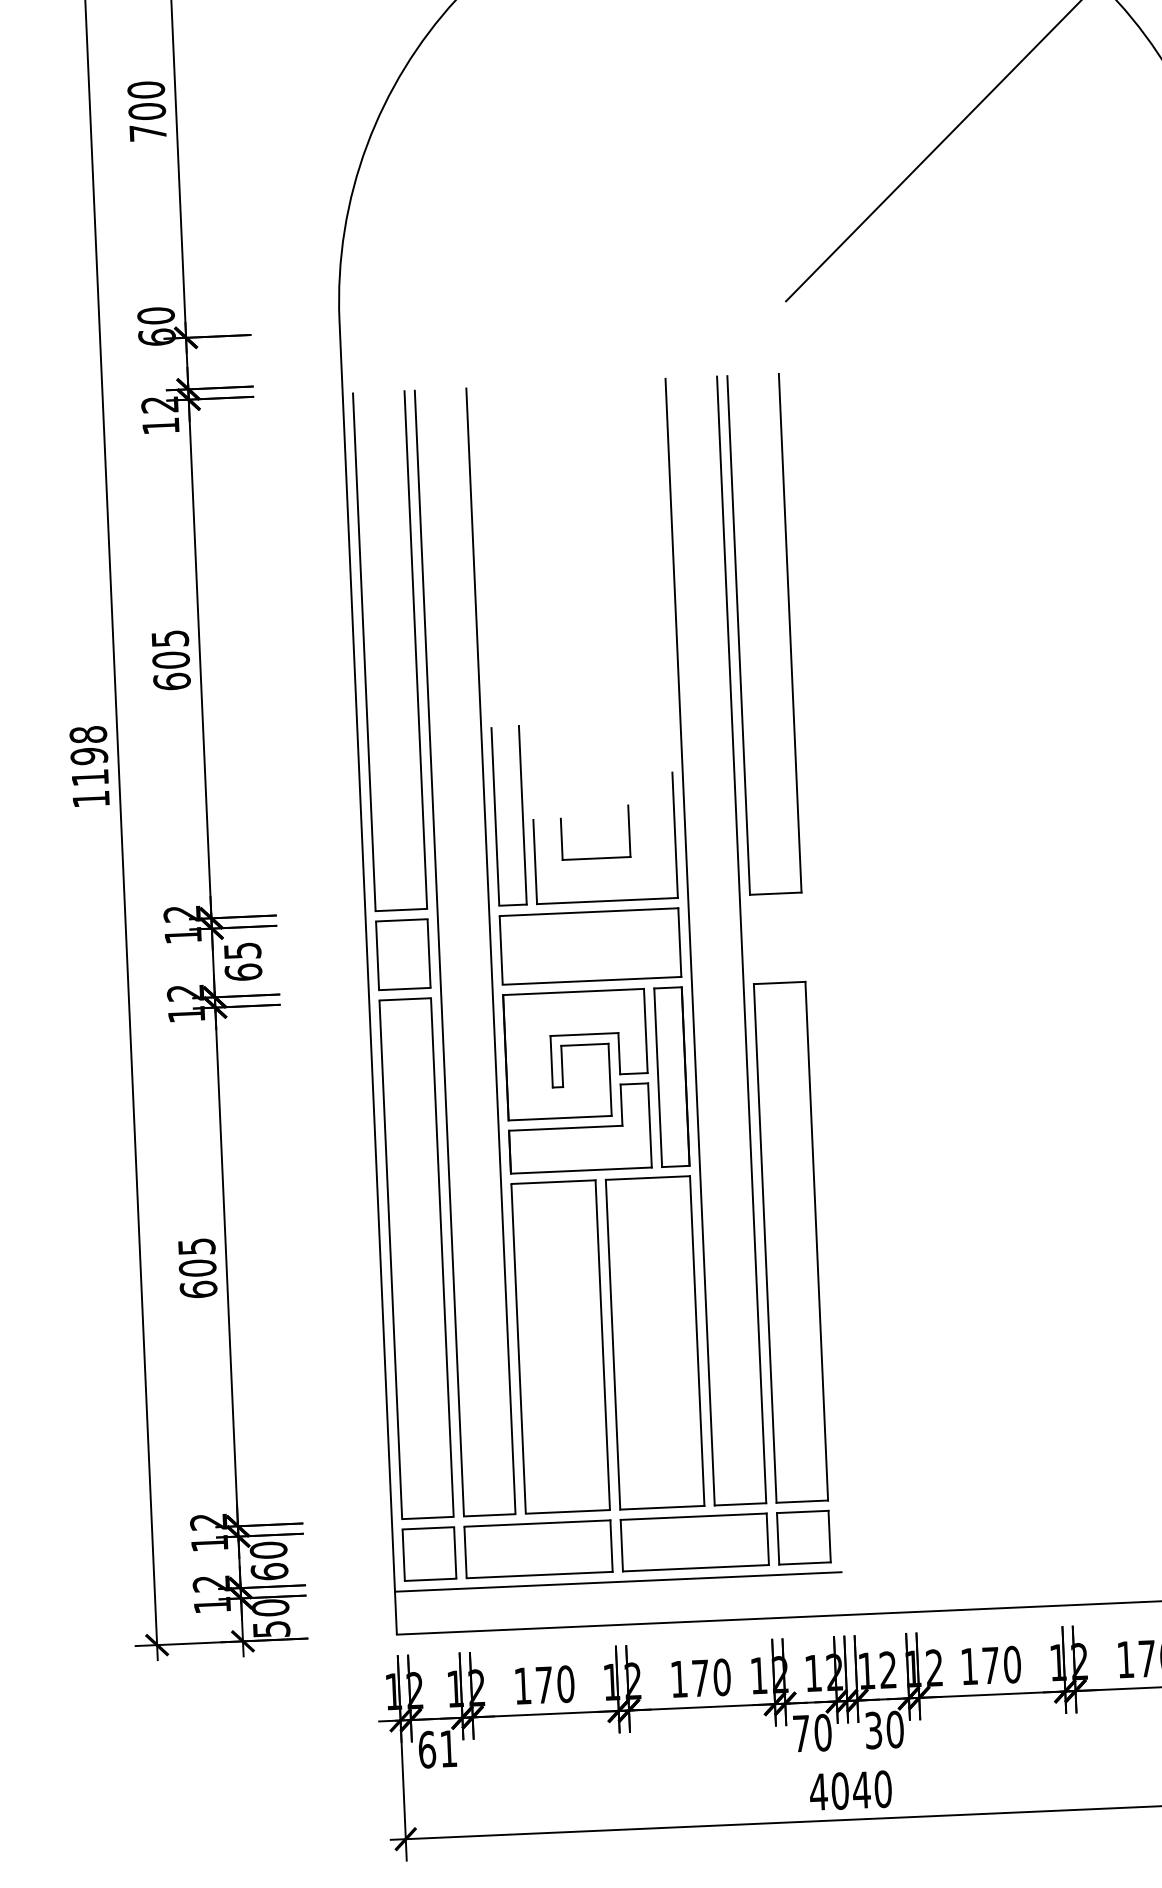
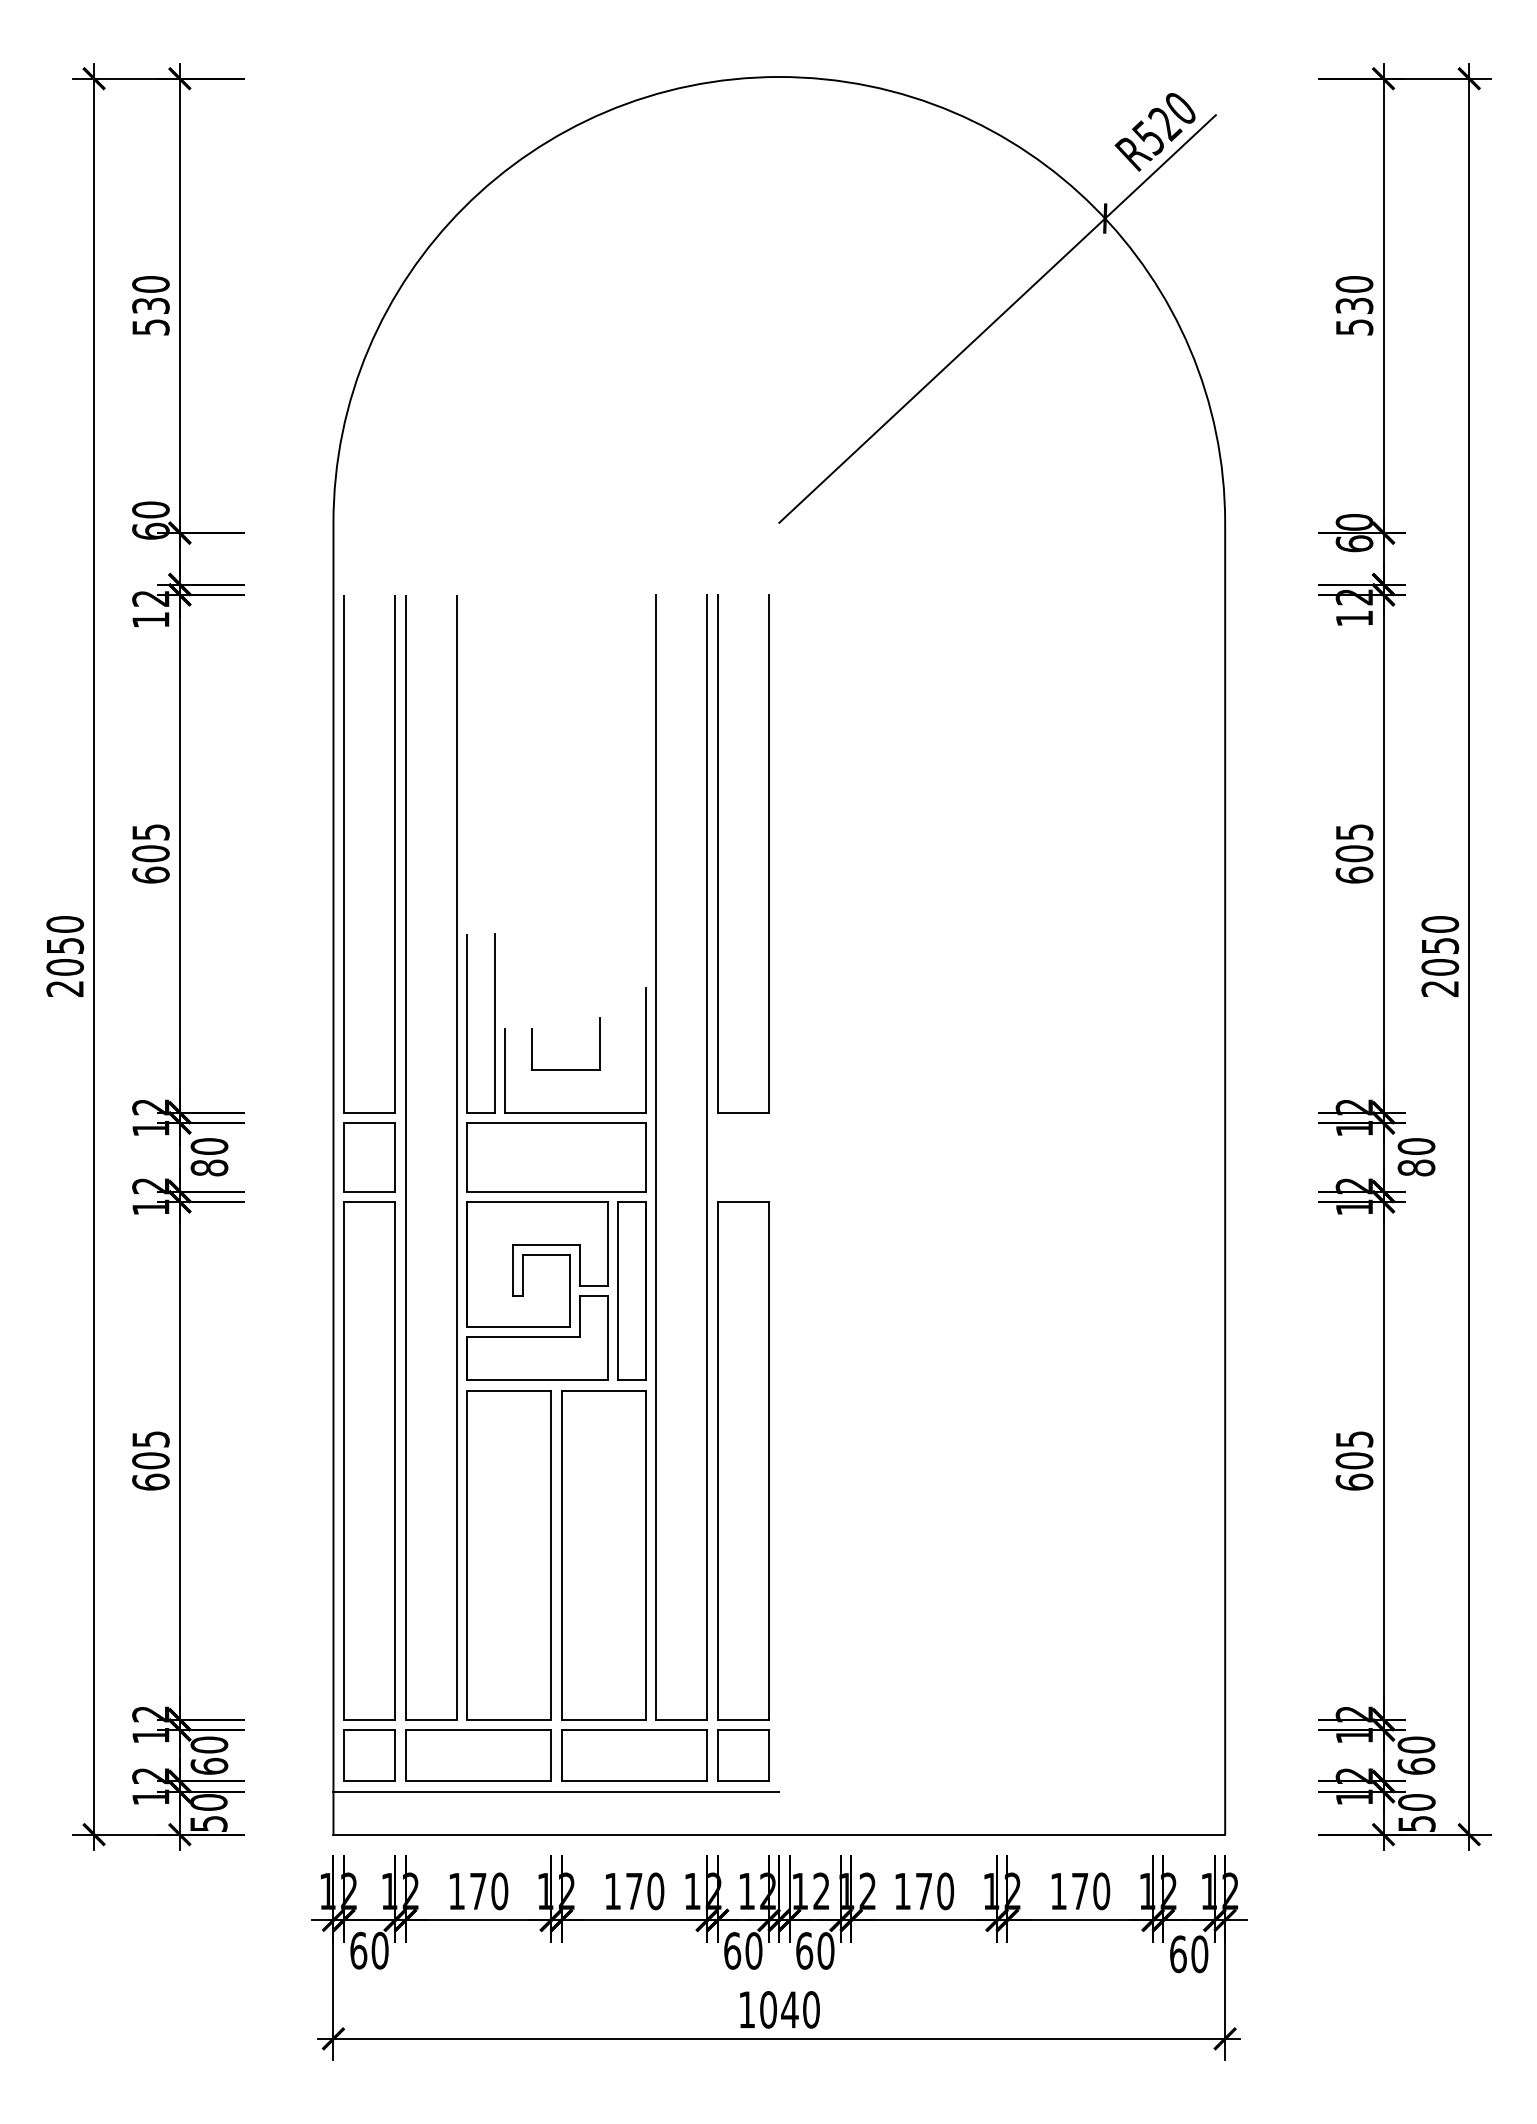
text: (147, 122) -> (150, 316), 700 -> 530
text: (90, 766) -> (65, 956), 1198 -> 2050
text: (243, 961) -> (209, 1157), 65 -> 80
text: (873, 1730) -> (804, 1950), 30 -> 60
text: (801, 1733) -> (732, 1950), 70 -> 60
text: (448, 1748) -> (379, 1950), 61 -> 60
text: (818, 1791) -> (746, 2009), 4040 -> 1040

